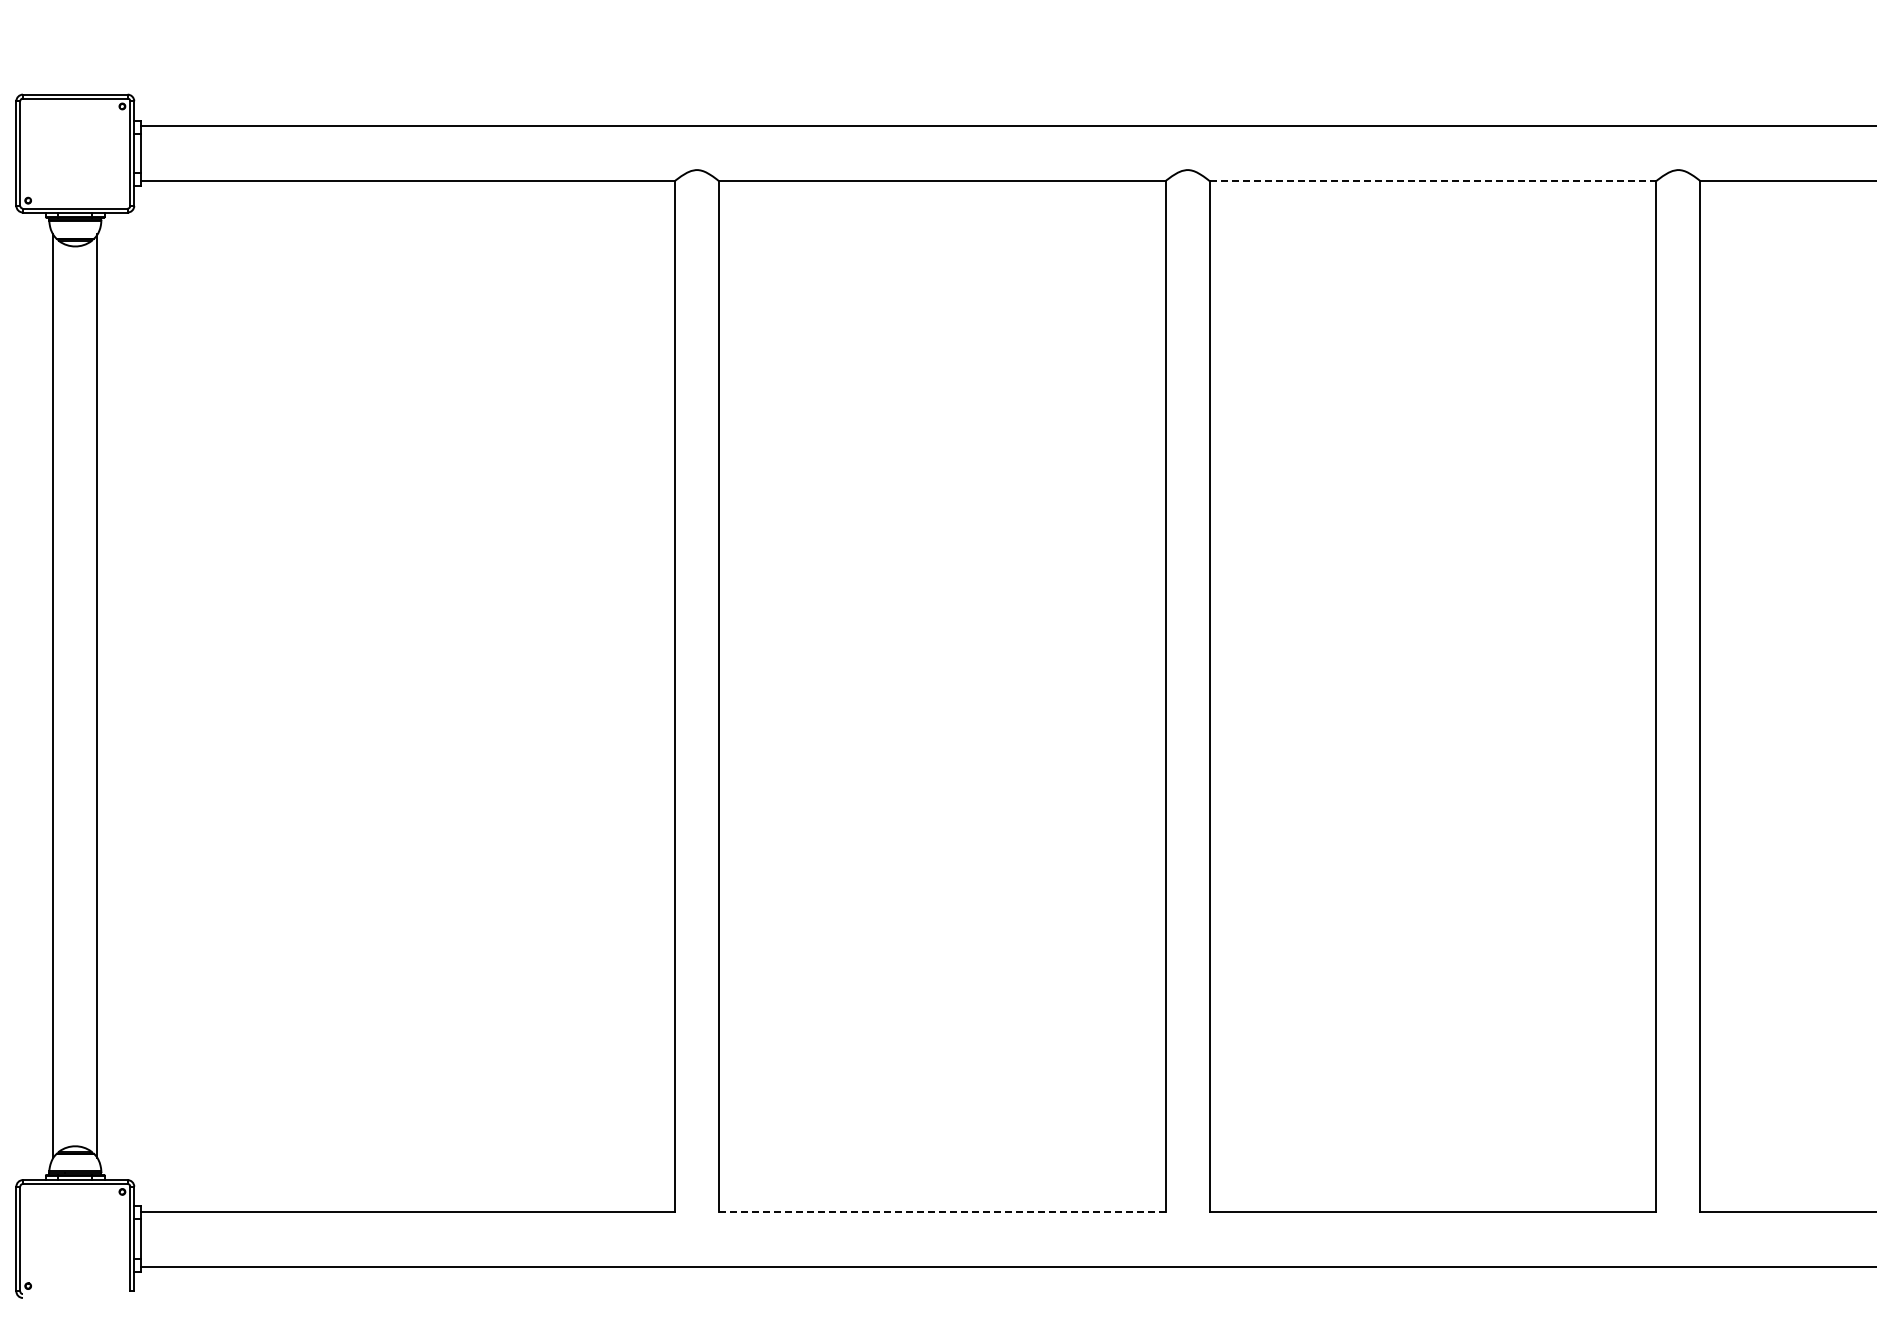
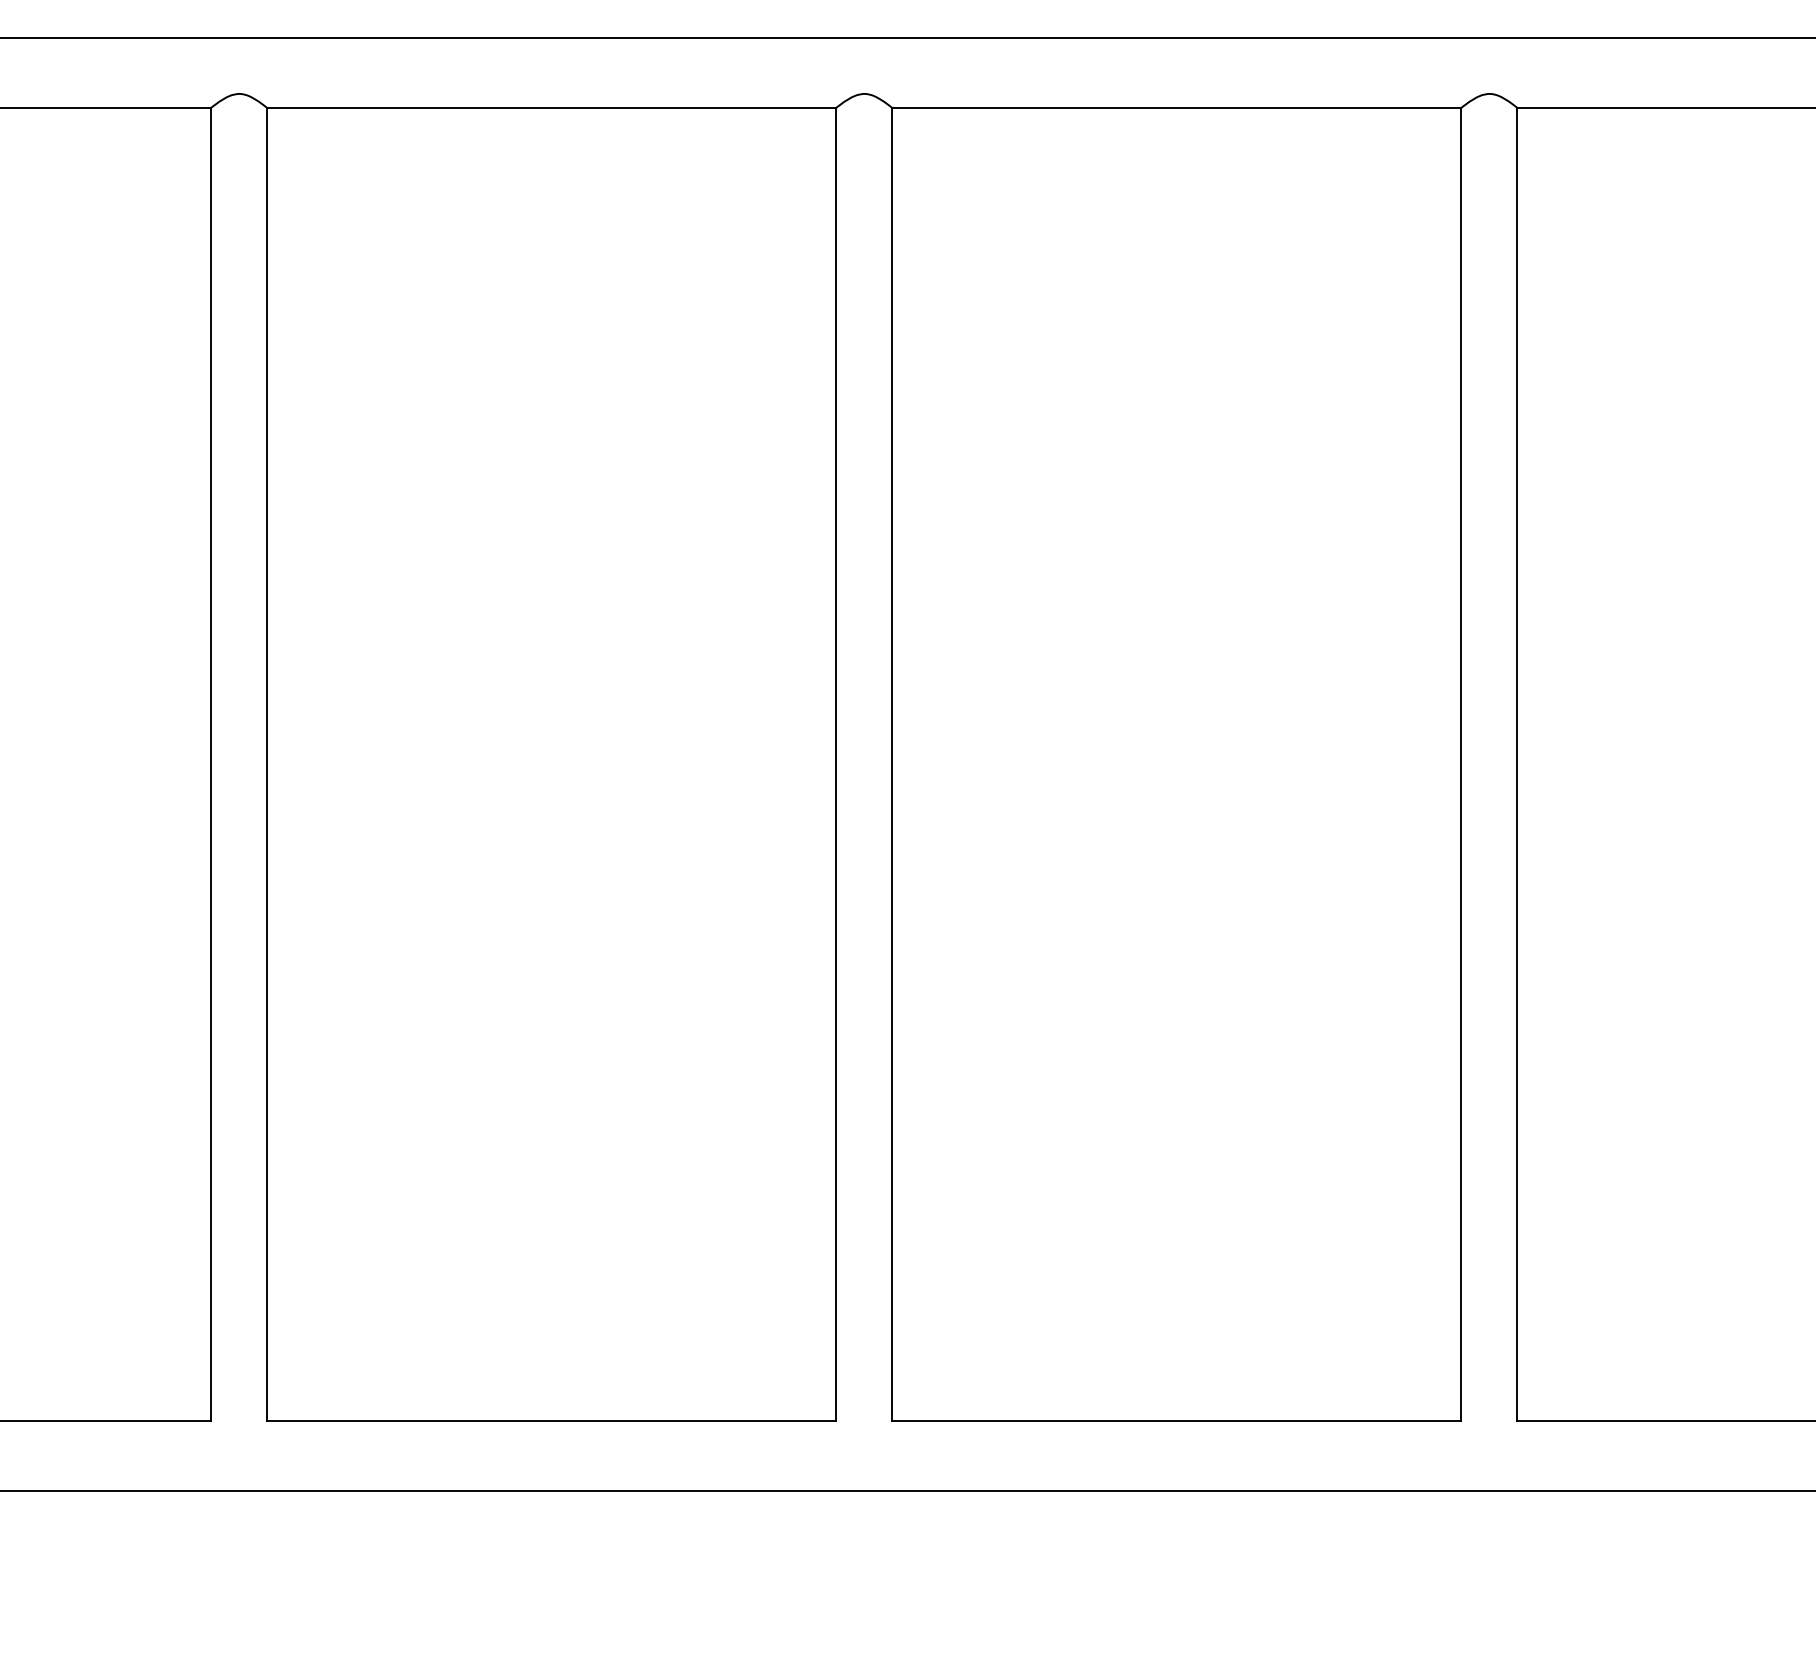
line: (1433, 181) -> (1177, 108), dashed -> solid
line: (941, 1211) -> (550, 1420), dashed -> solid

